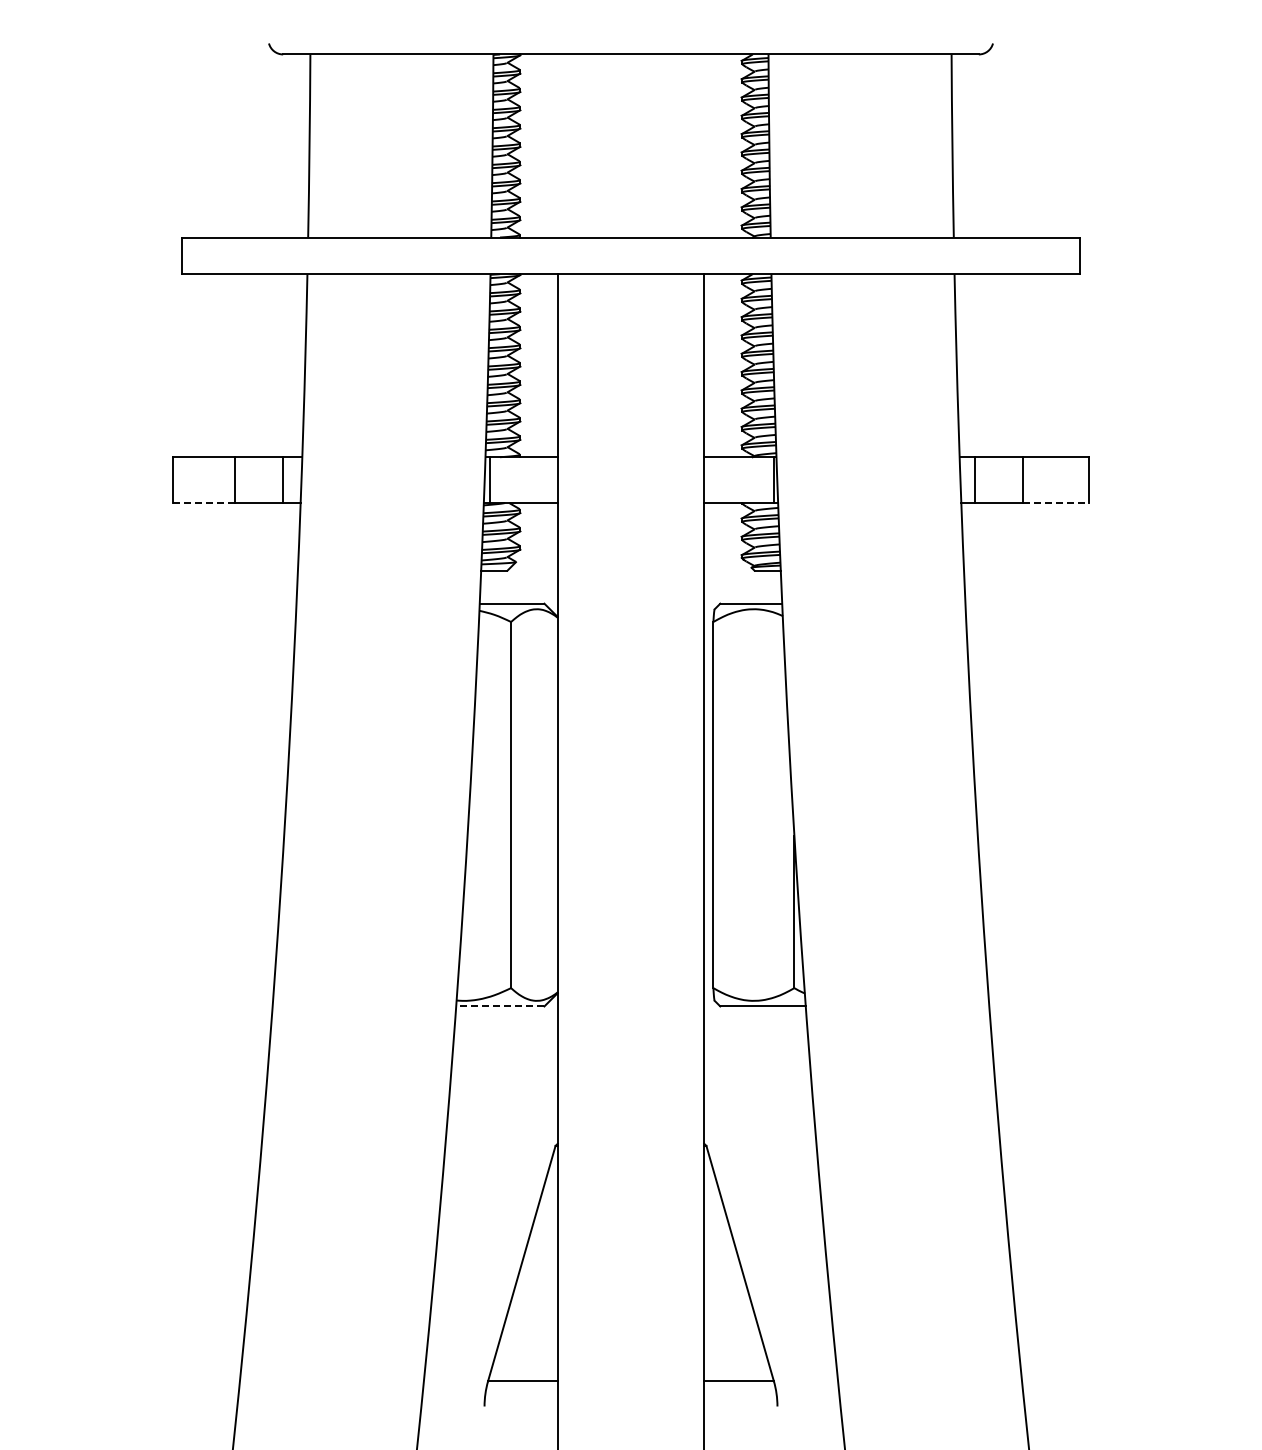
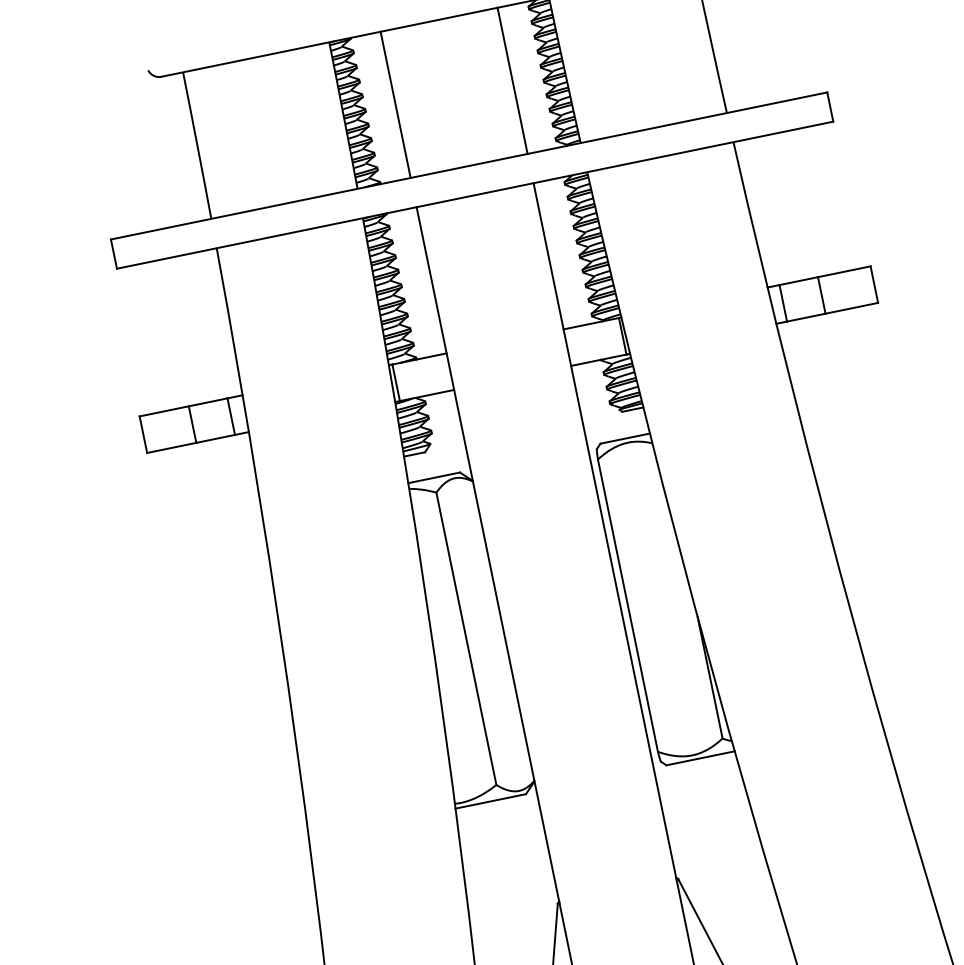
line: (557, 145) -> (395, 104), added
line: (704, 145) -> (512, 80), added
line: (204, 502) -> (171, 447), dashed -> solid
line: (1055, 502) -> (851, 307), dashed -> solid
line: (499, 1006) -> (490, 801), dashed -> solid

